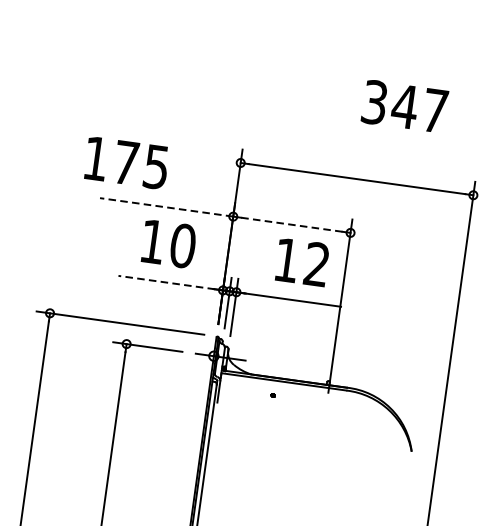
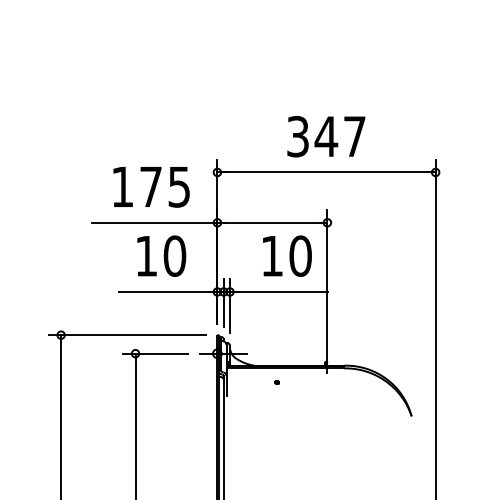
text: (405, 106) -> (326, 136), moved
text: (126, 163) -> (151, 187), moved
line: (166, 207) -> (154, 222), dashed -> solid
line: (290, 224) -> (271, 222), dashed -> solid
text: (317, 263) -> (300, 255), 12 -> 10
line: (166, 282) -> (164, 291), dashed -> solid

